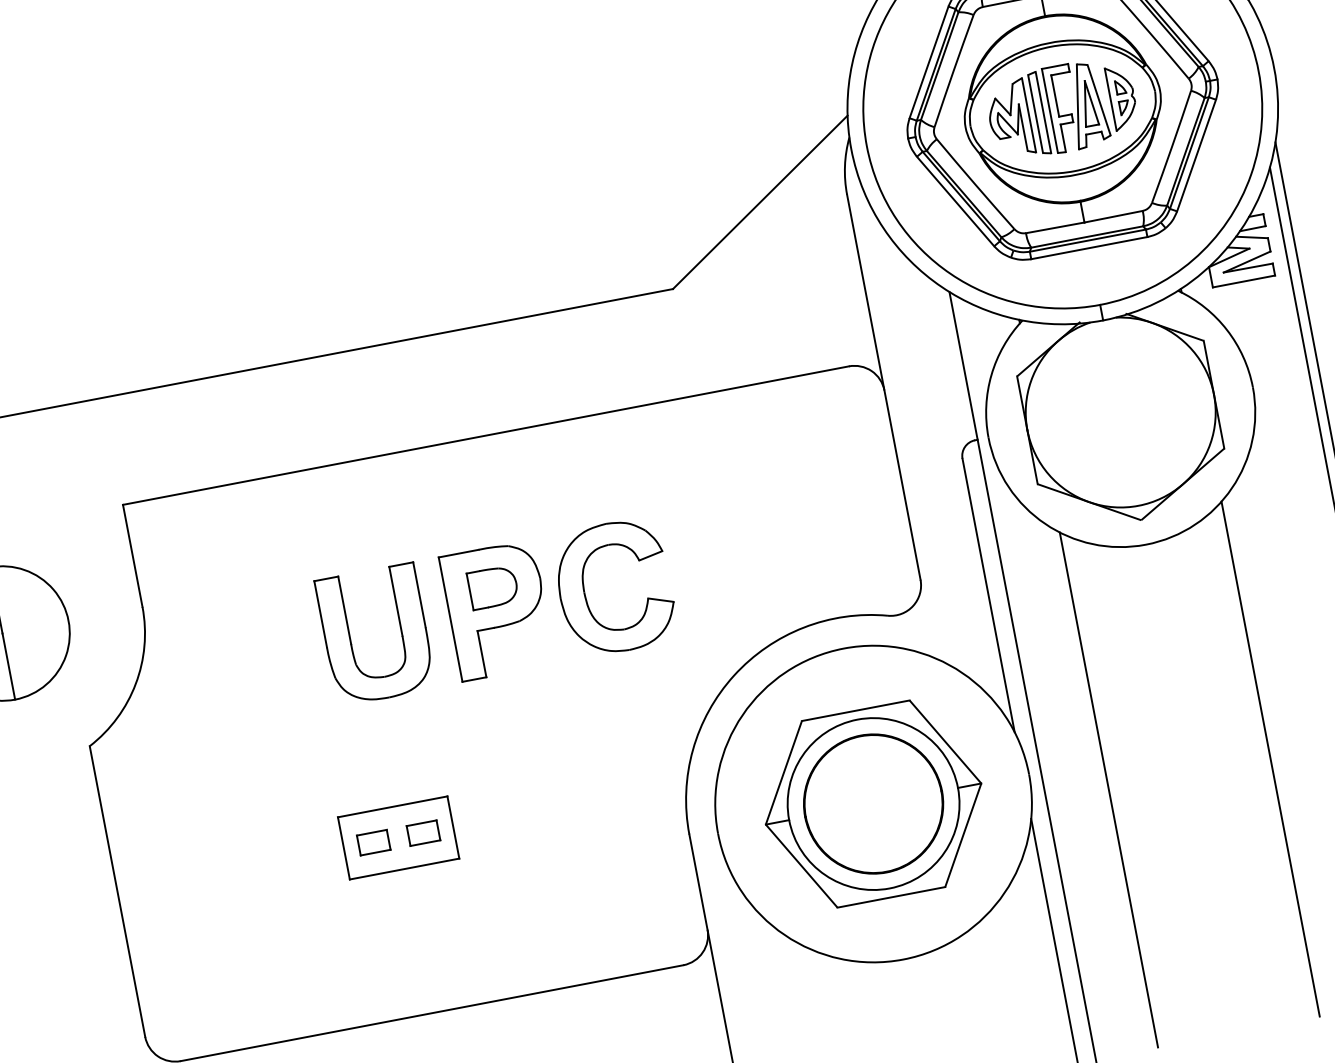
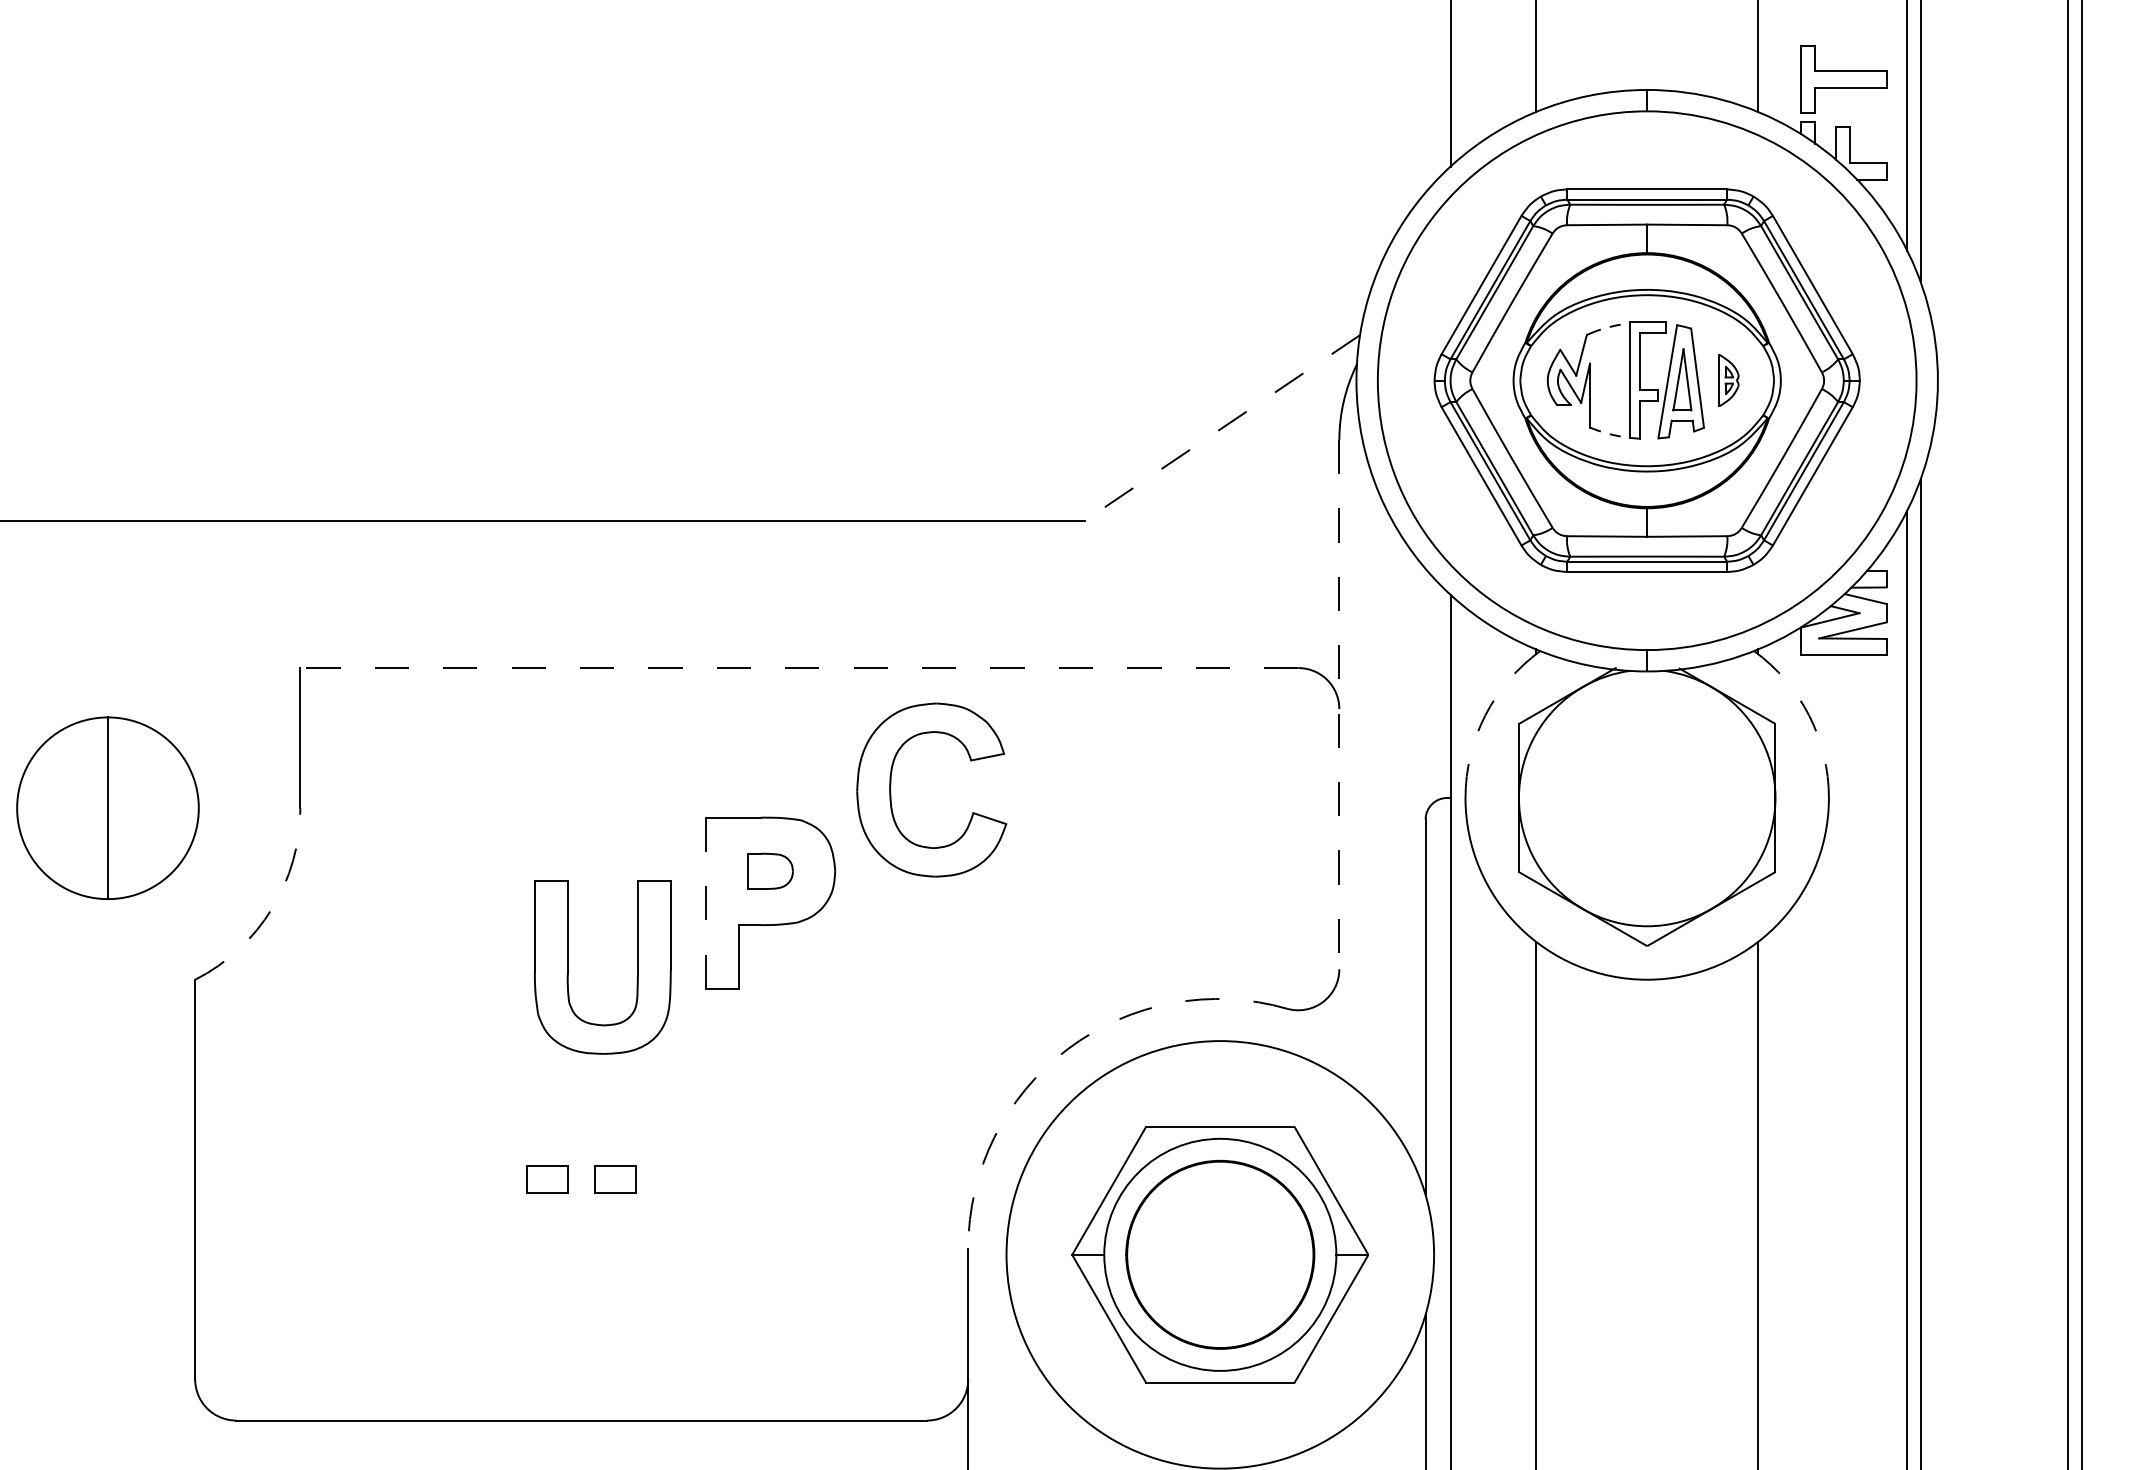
part: (1121, 97) -> (1728, 380), size x0.6
line: (1043, 112) -> (1620, 380), removed
line: (1035, 114) -> (1609, 380), removed
line: (1028, 115) -> (1600, 380), removed
line: (759, 202) -> (1221, 428), solid -> dashed
arc: (1227, 329) -> (1809, 715), solid -> dashed
arc: (991, 374) -> (1485, 715), solid -> dashed
line: (883, 387) -> (1339, 704), solid -> dashed
line: (486, 435) -> (799, 668), solid -> dashed
part: (493, 587) -> (770, 871), size x0.7
part: (585, 594) -> (891, 791), moved
line: (450, 619) -> (705, 903), solid -> dashed
part: (350, 639) -> (568, 967), moved
arc: (733, 675) -> (1067, 1049), solid -> dashed
arc: (136, 683) -> (272, 908), solid -> dashed
part: (398, 837) -> (581, 1179), removed

